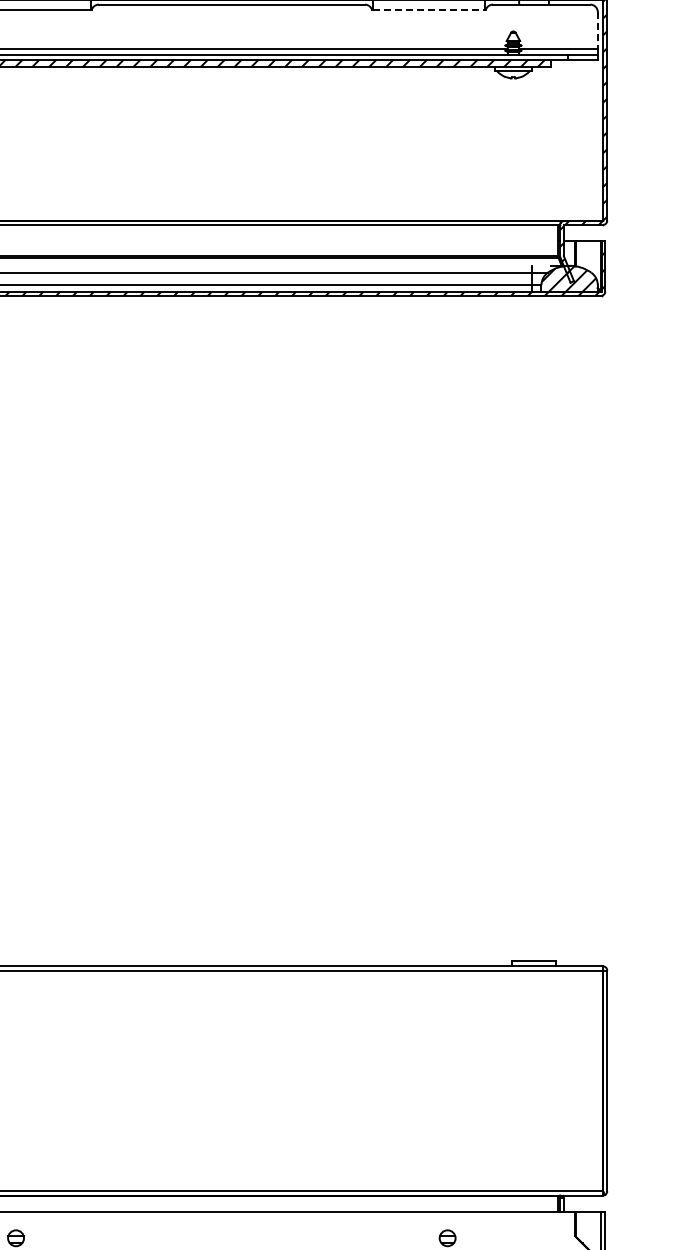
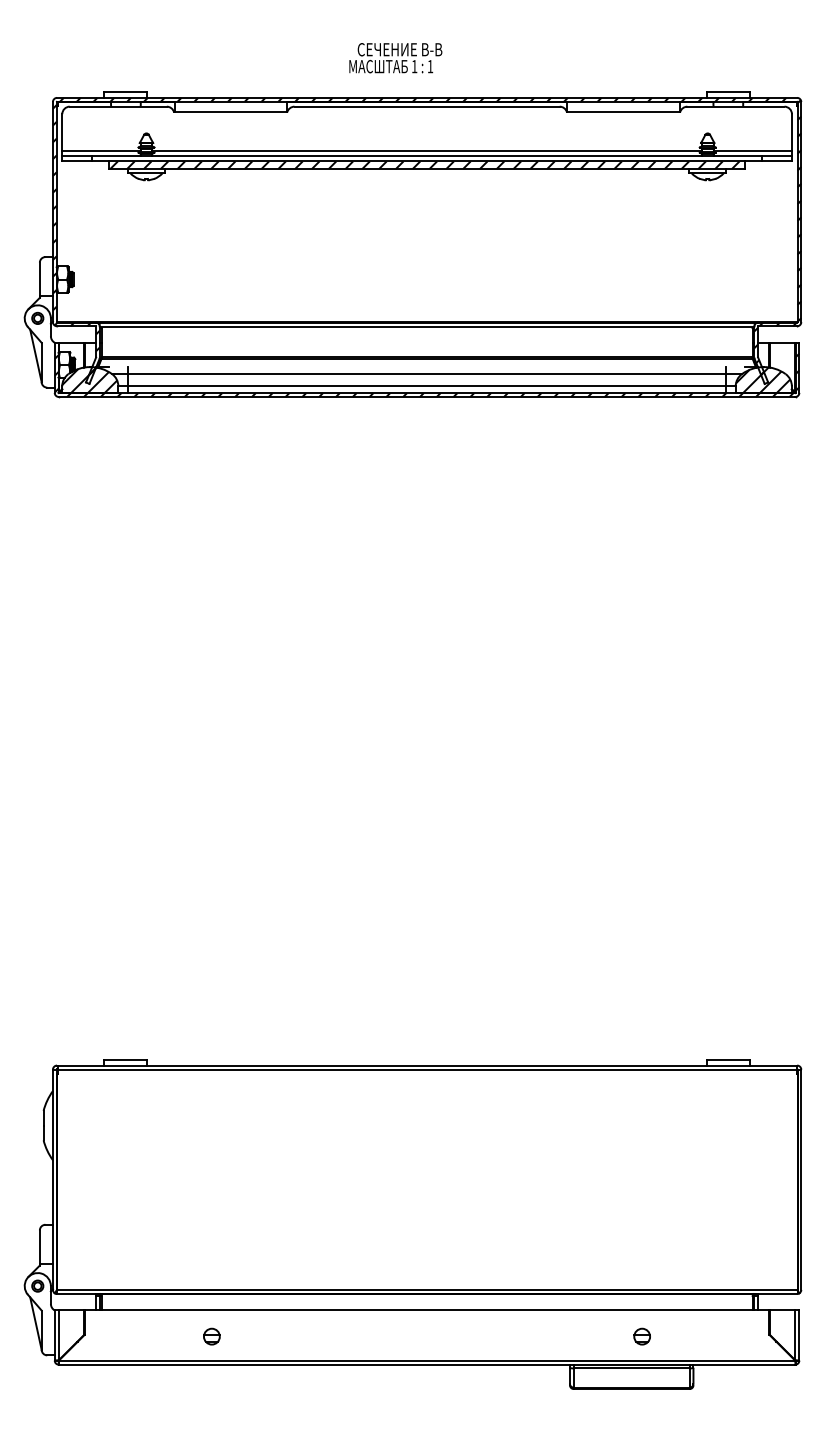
line: (429, 9) -> (624, 111), dashed -> solid
line: (597, 30) -> (791, 132), dashed -> solid

